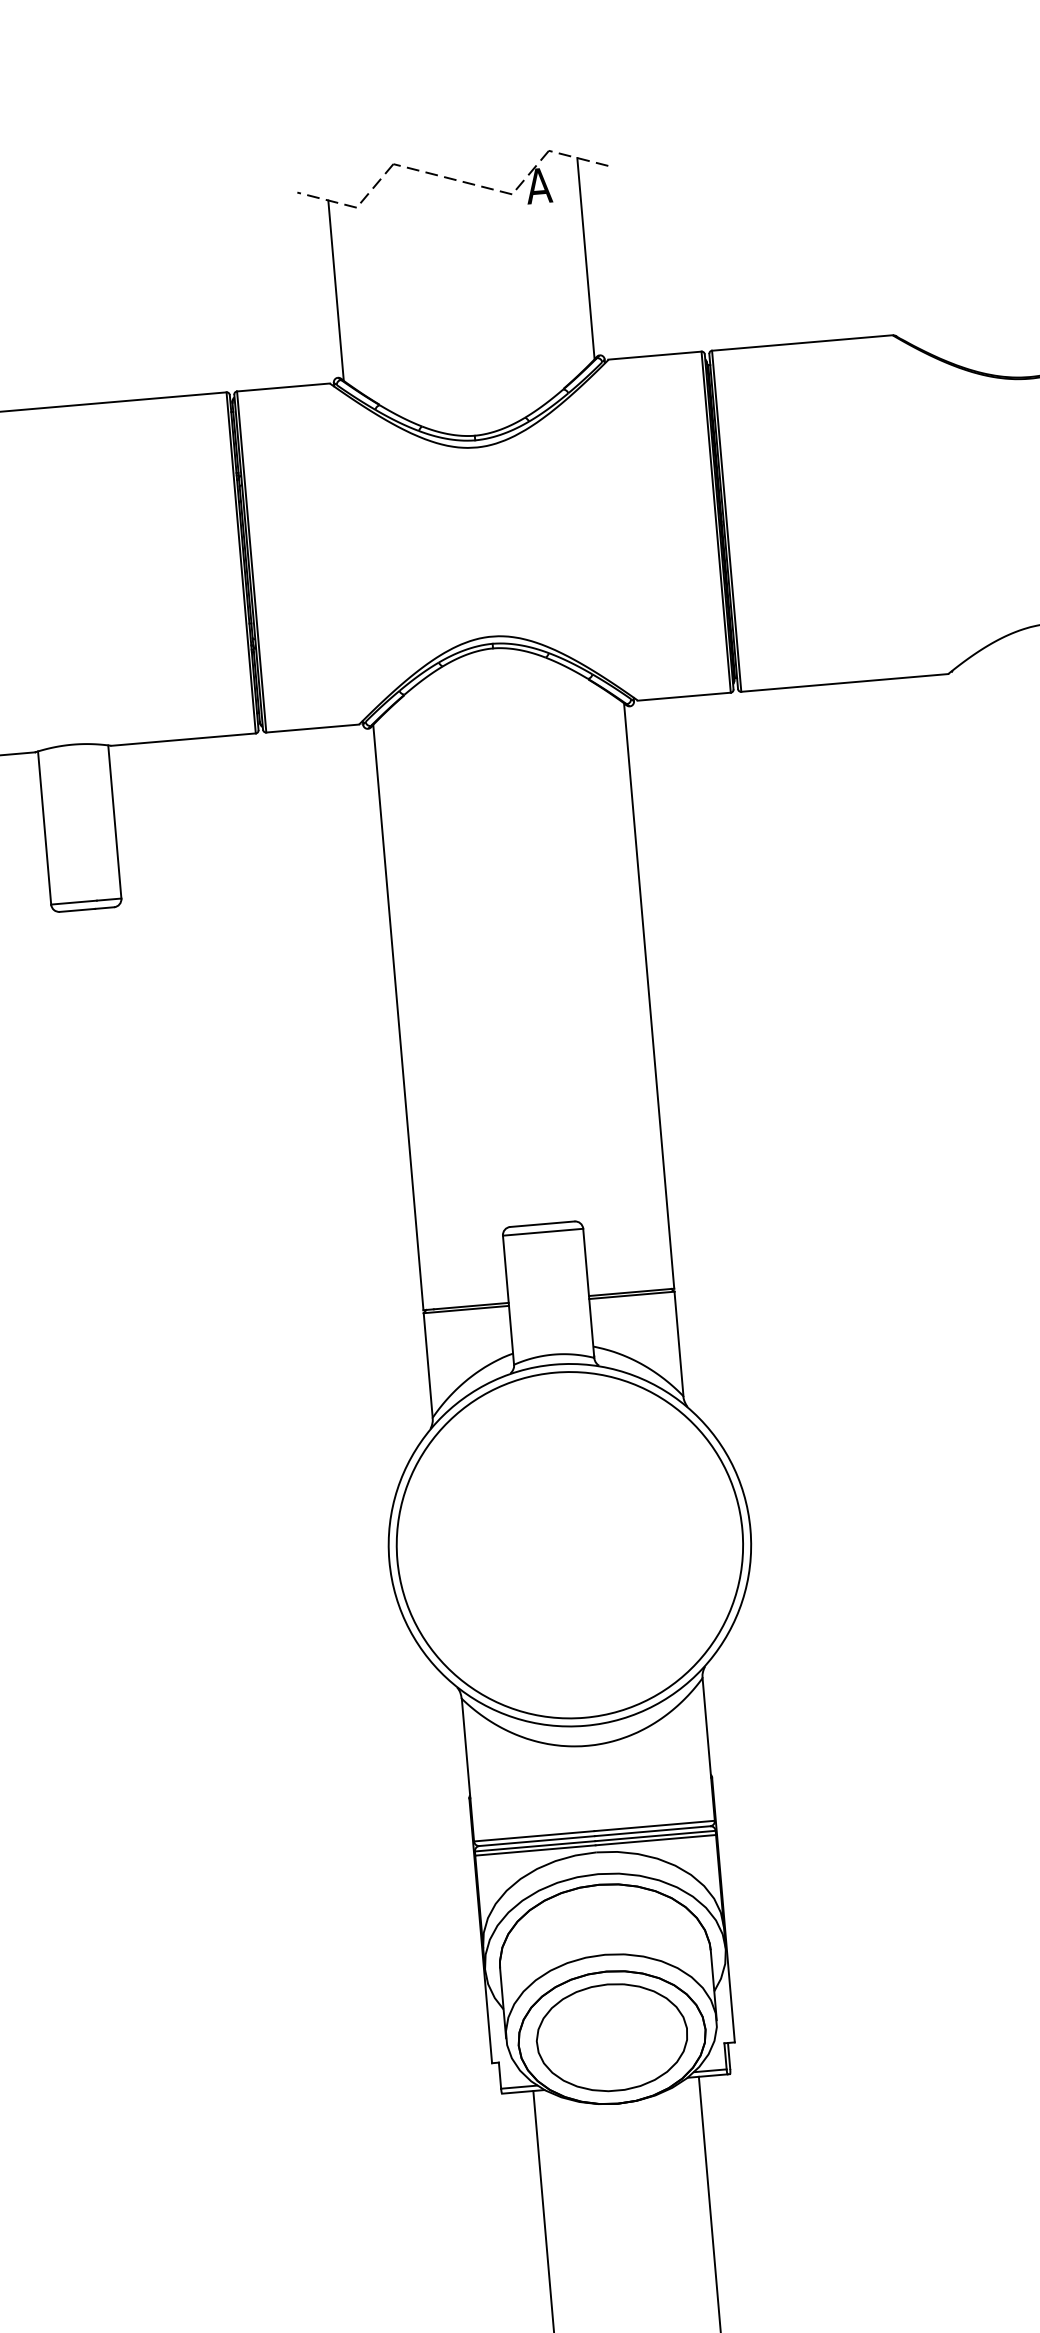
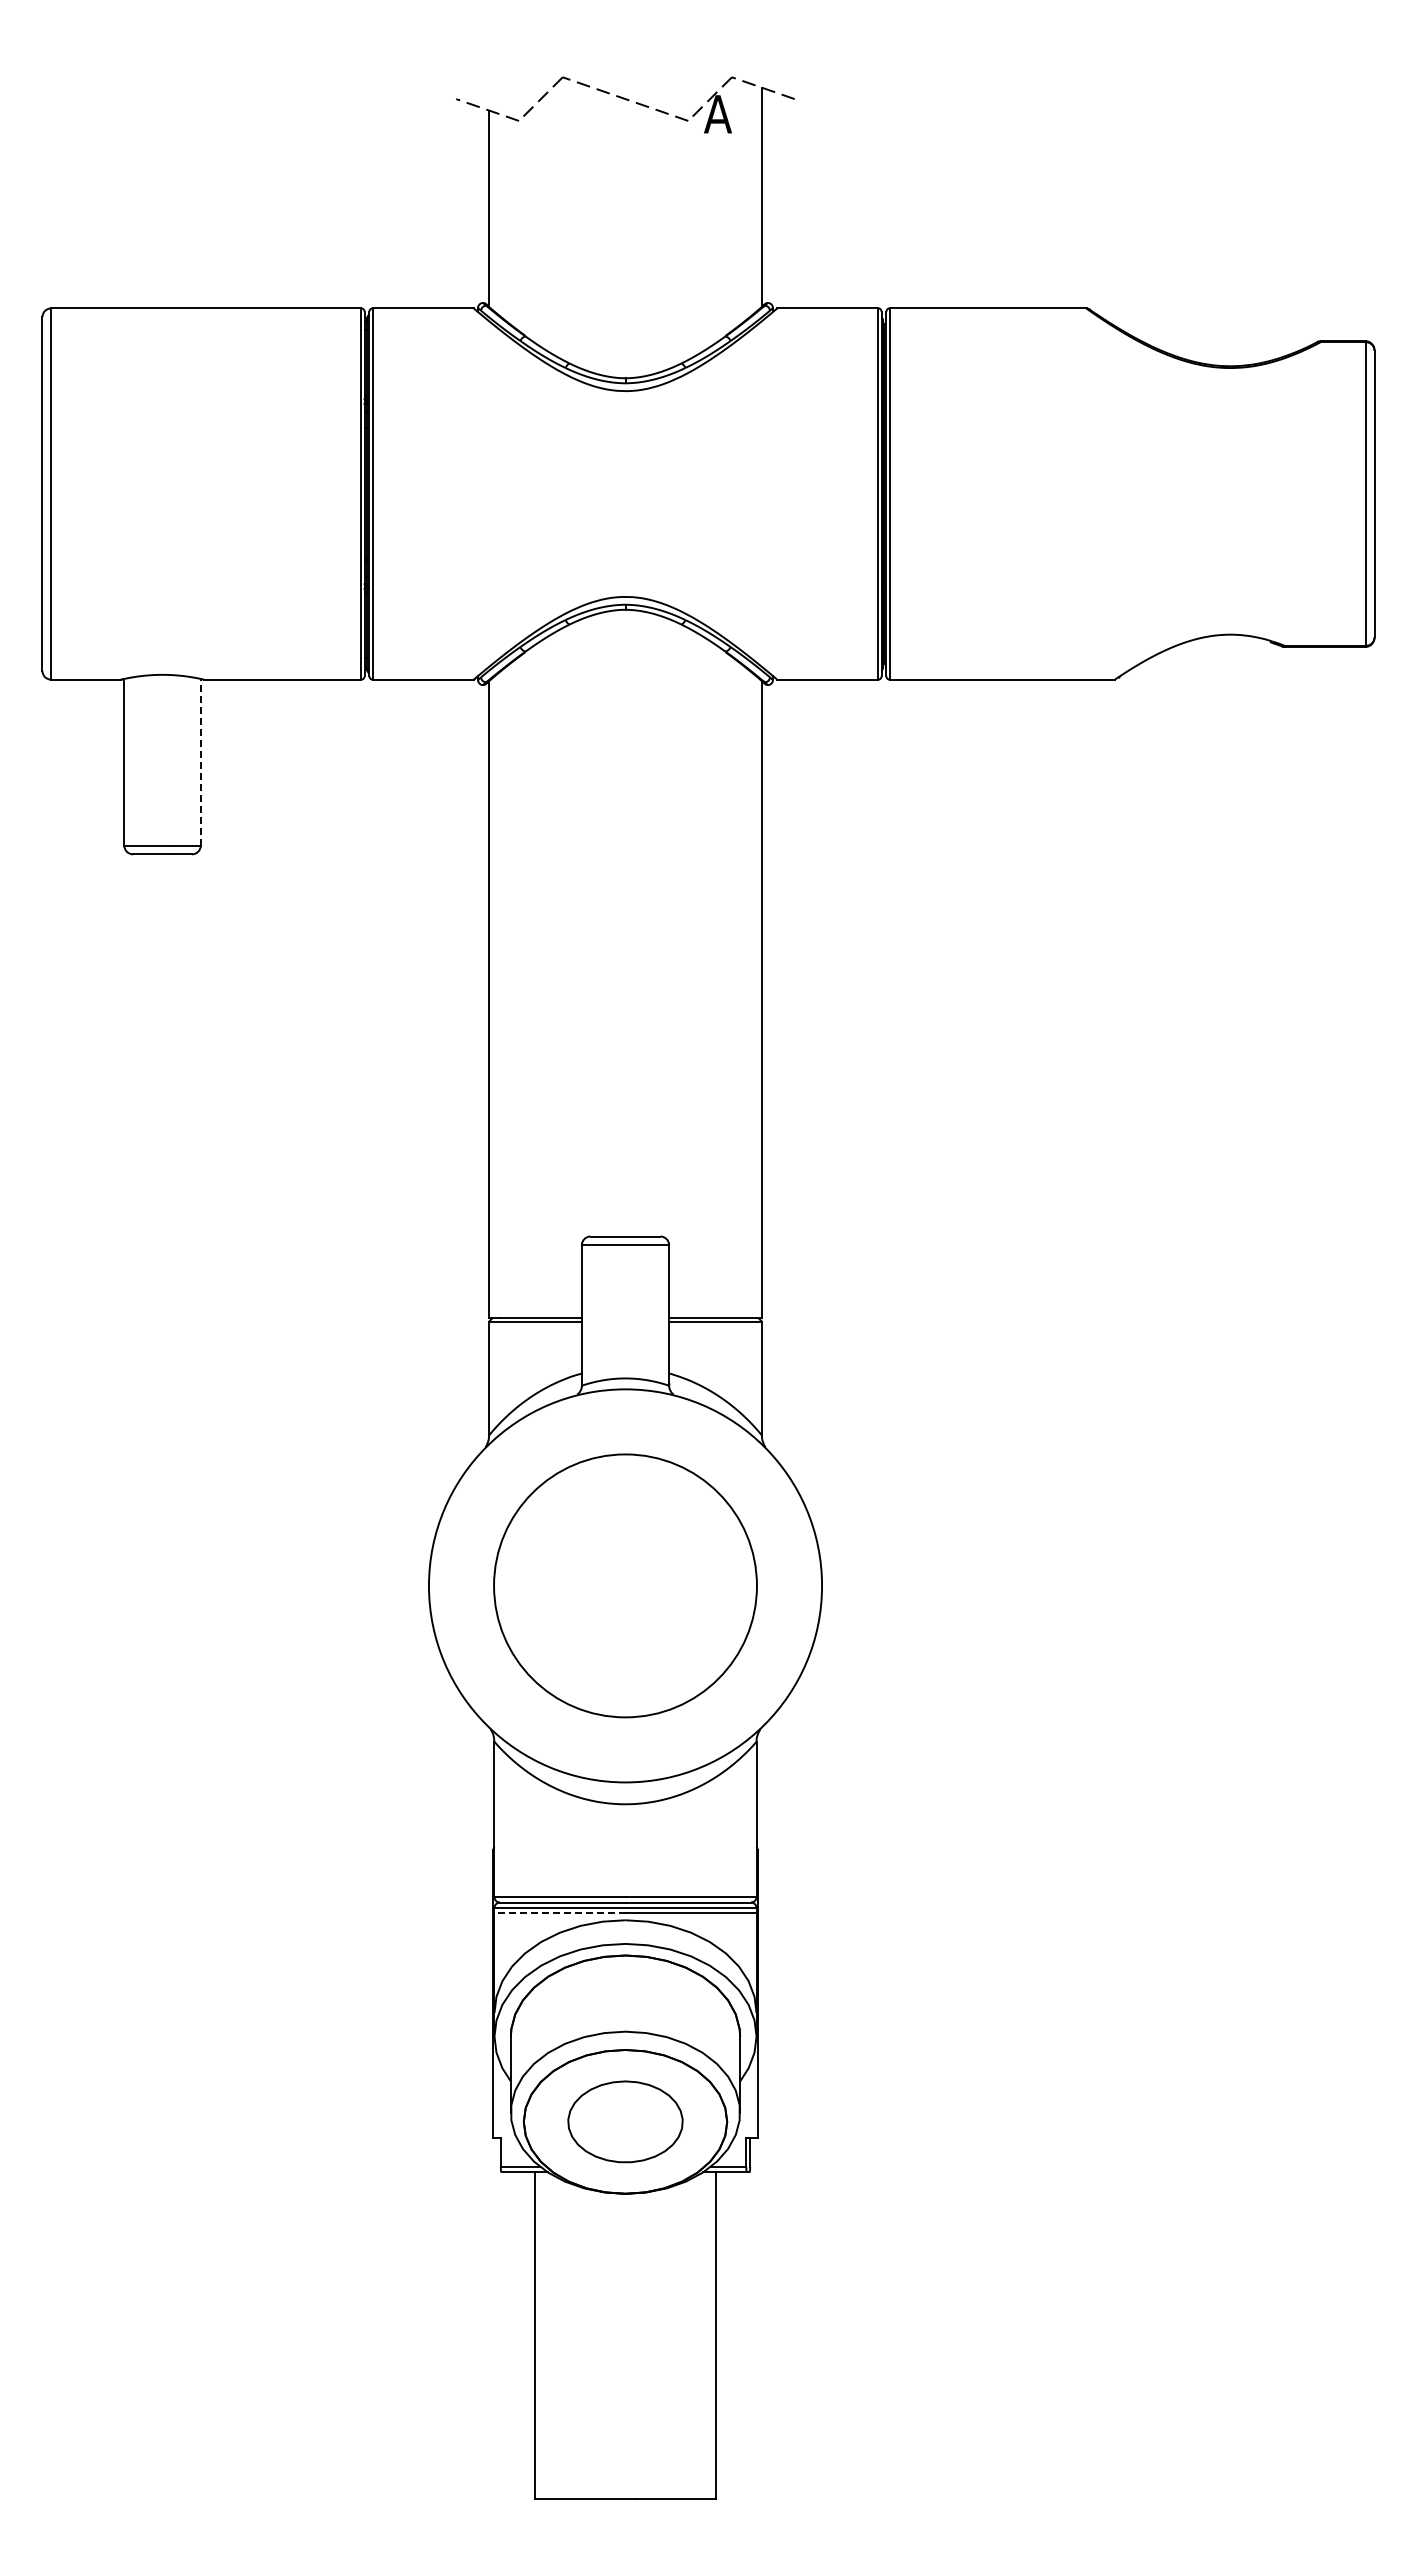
line: (114, 821) -> (200, 761), solid -> dashed
circle: (569, 1544) -> (625, 1585), size x0.7
line: (535, 1850) -> (560, 1912), solid -> dashed
part: (612, 2037) -> (625, 2121), size x0.7

